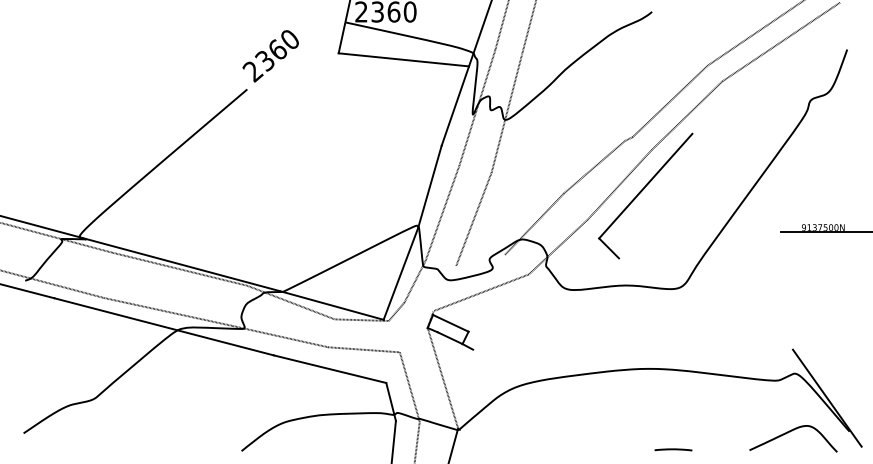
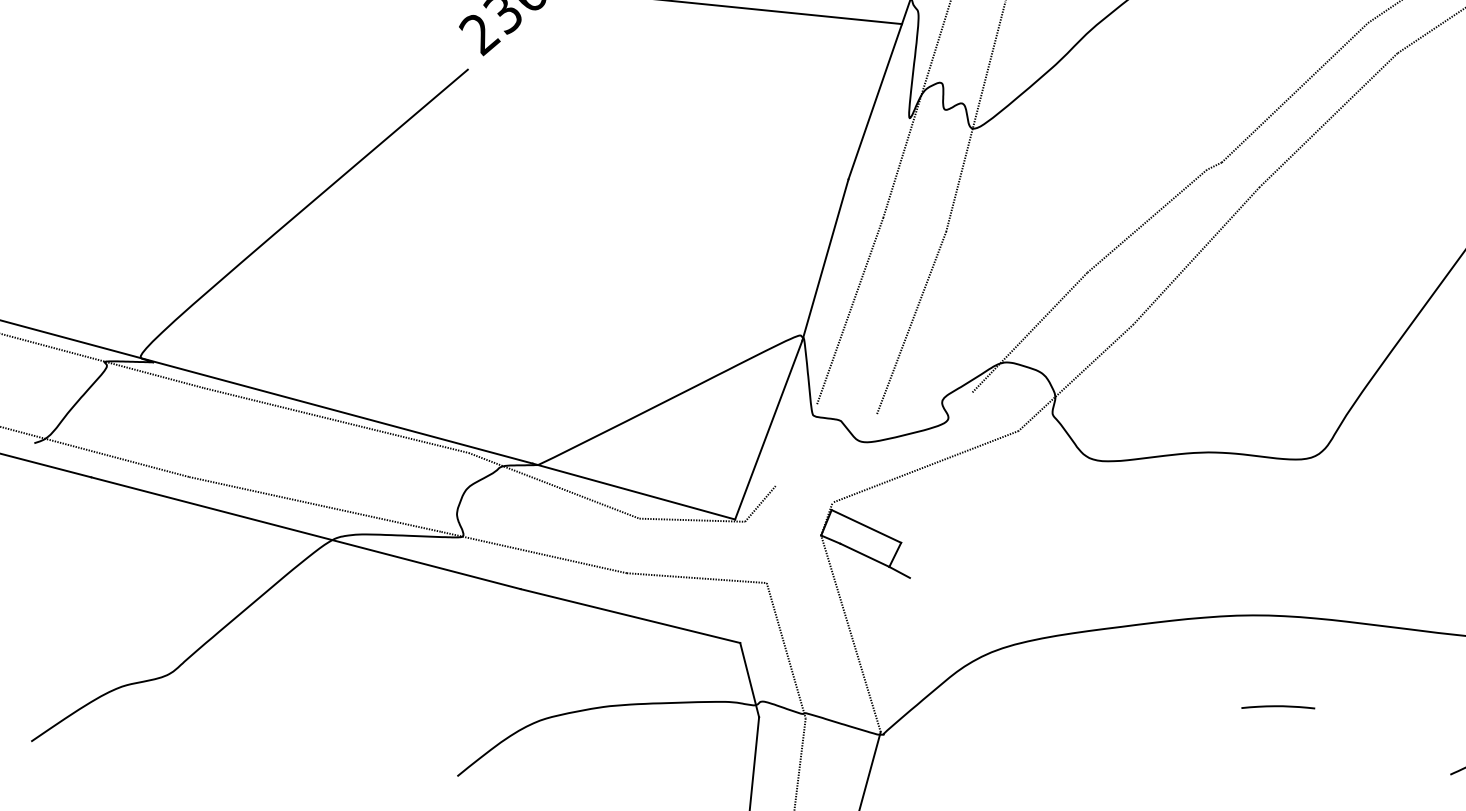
part: (645, 195) -> (1247, 276), removed
line: (414, 281) -> (795, 444), removed
line: (673, 449) -> (1278, 706), moved

